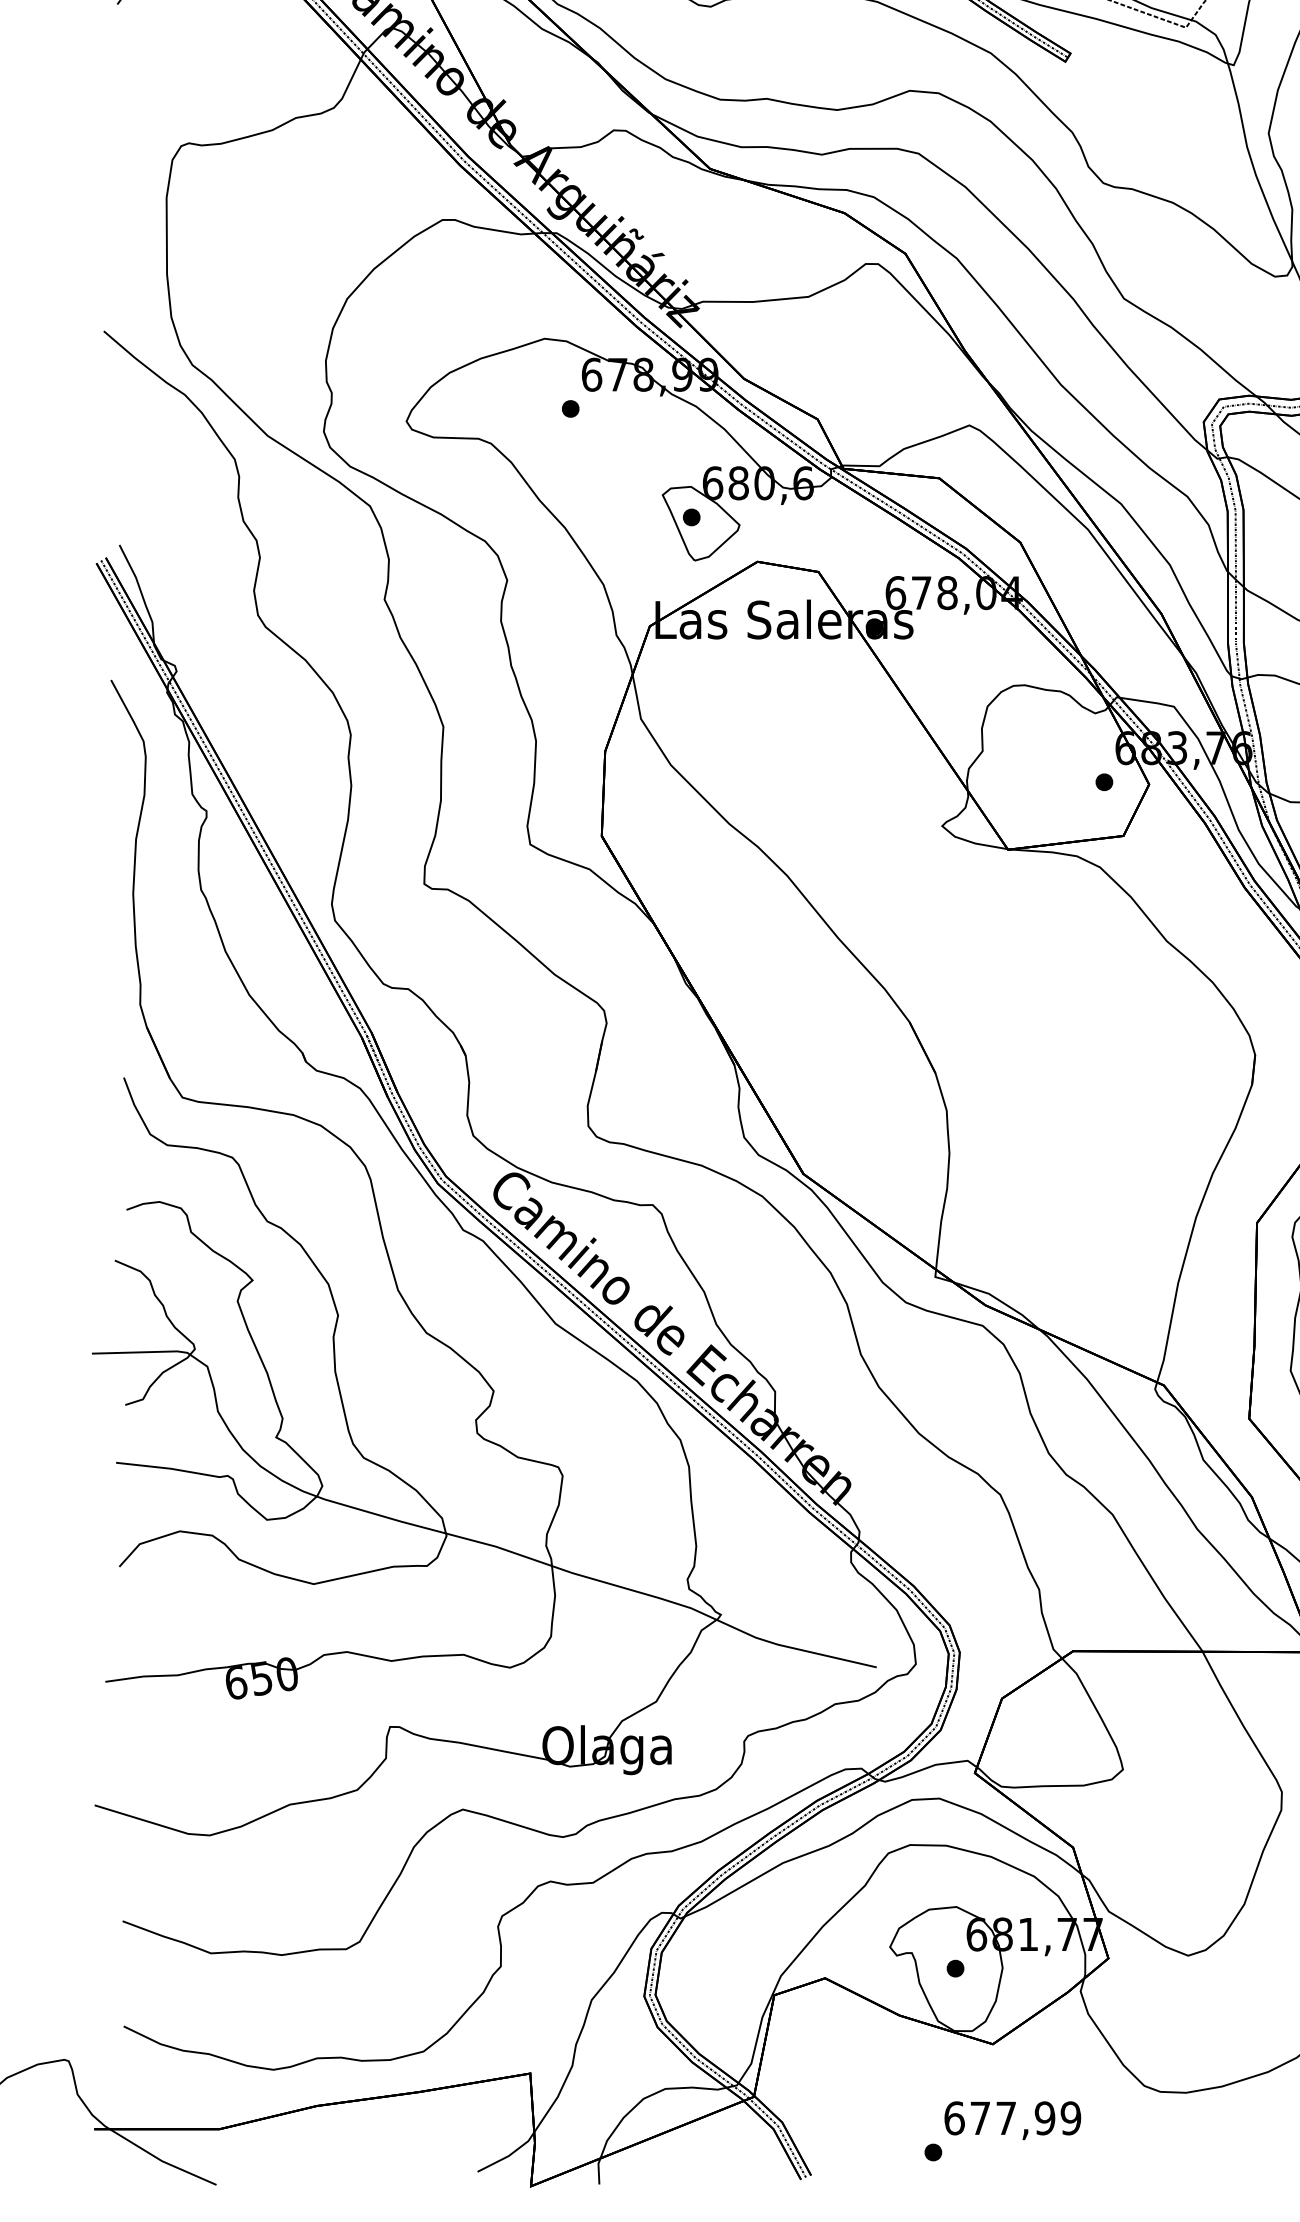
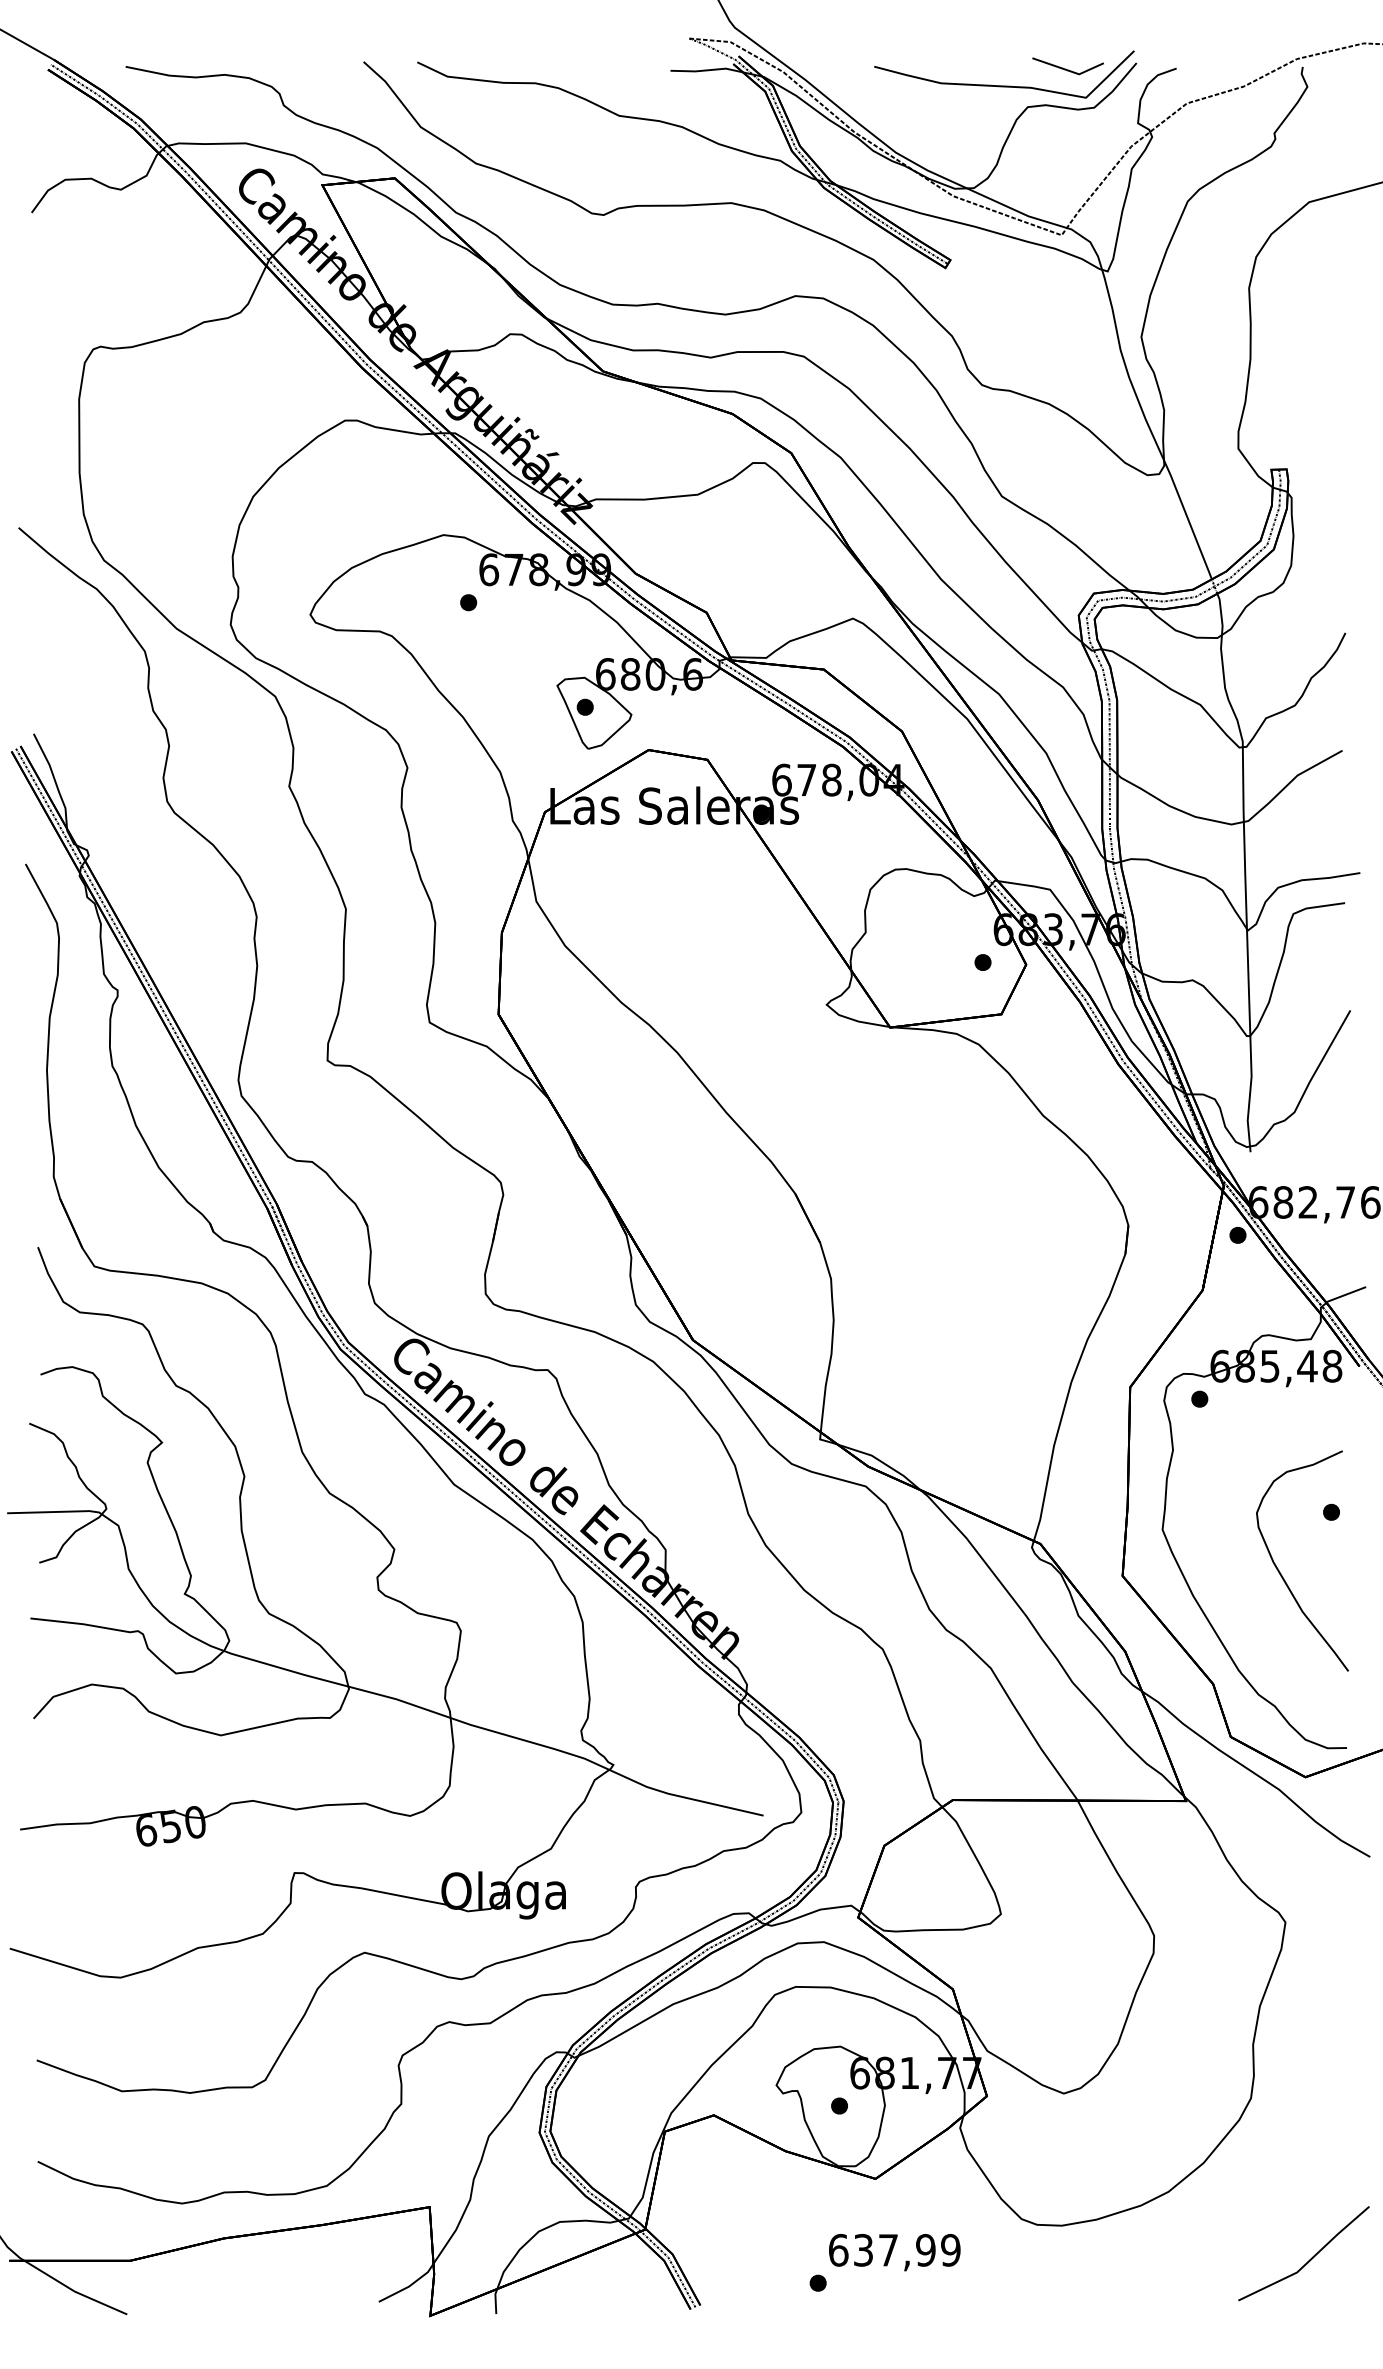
text: (980, 2117) -> (863, 2249), 677,99 -> 637,99

